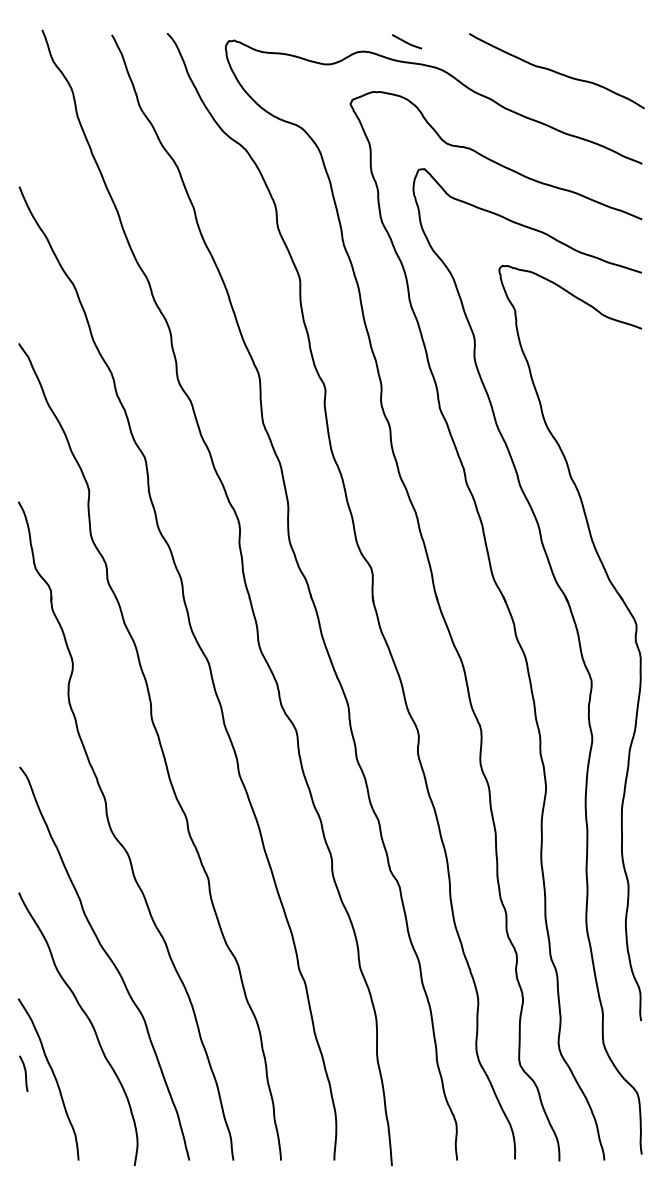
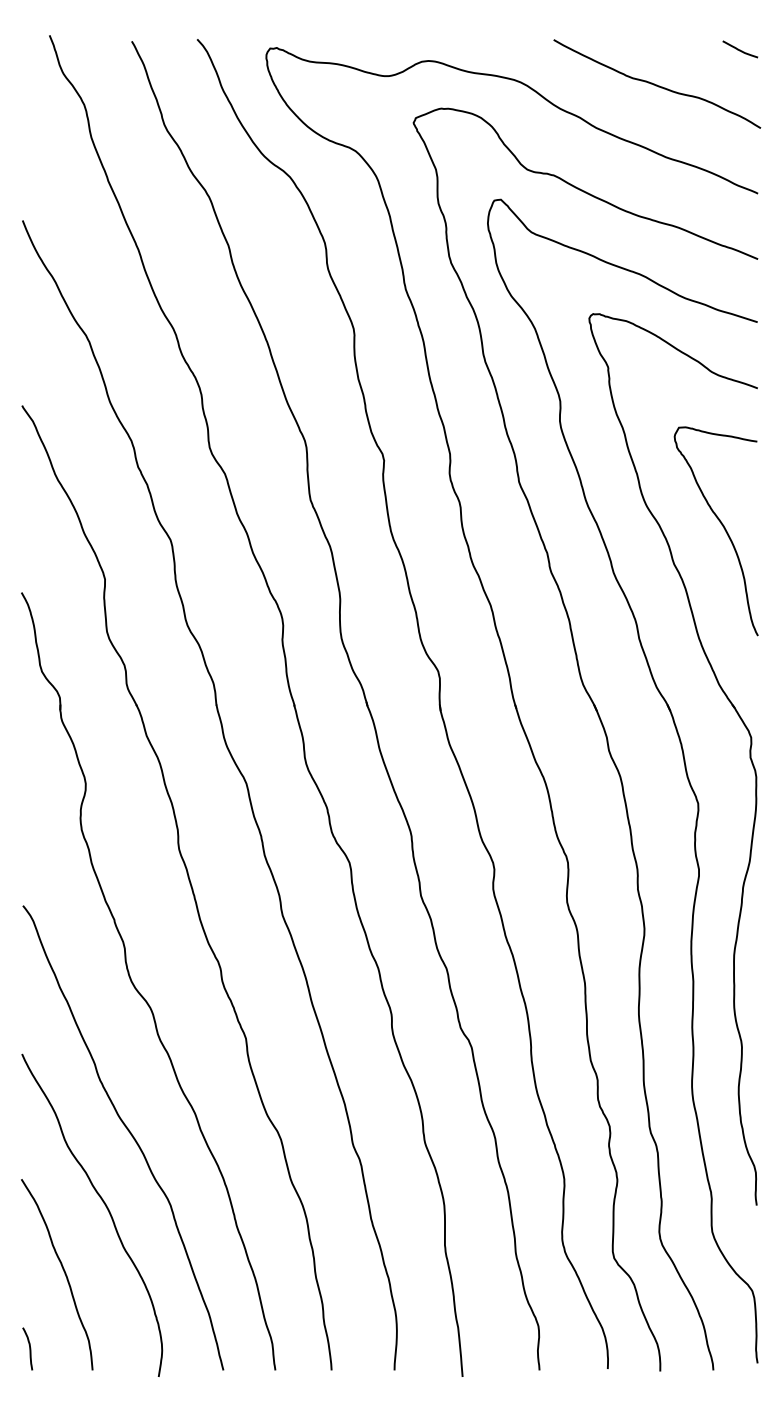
curve: (407, 41) -> (740, 49), moved
curve: (611, 444) -> (721, 525), added
curve: (25, 1073) -> (29, 1348), moved

